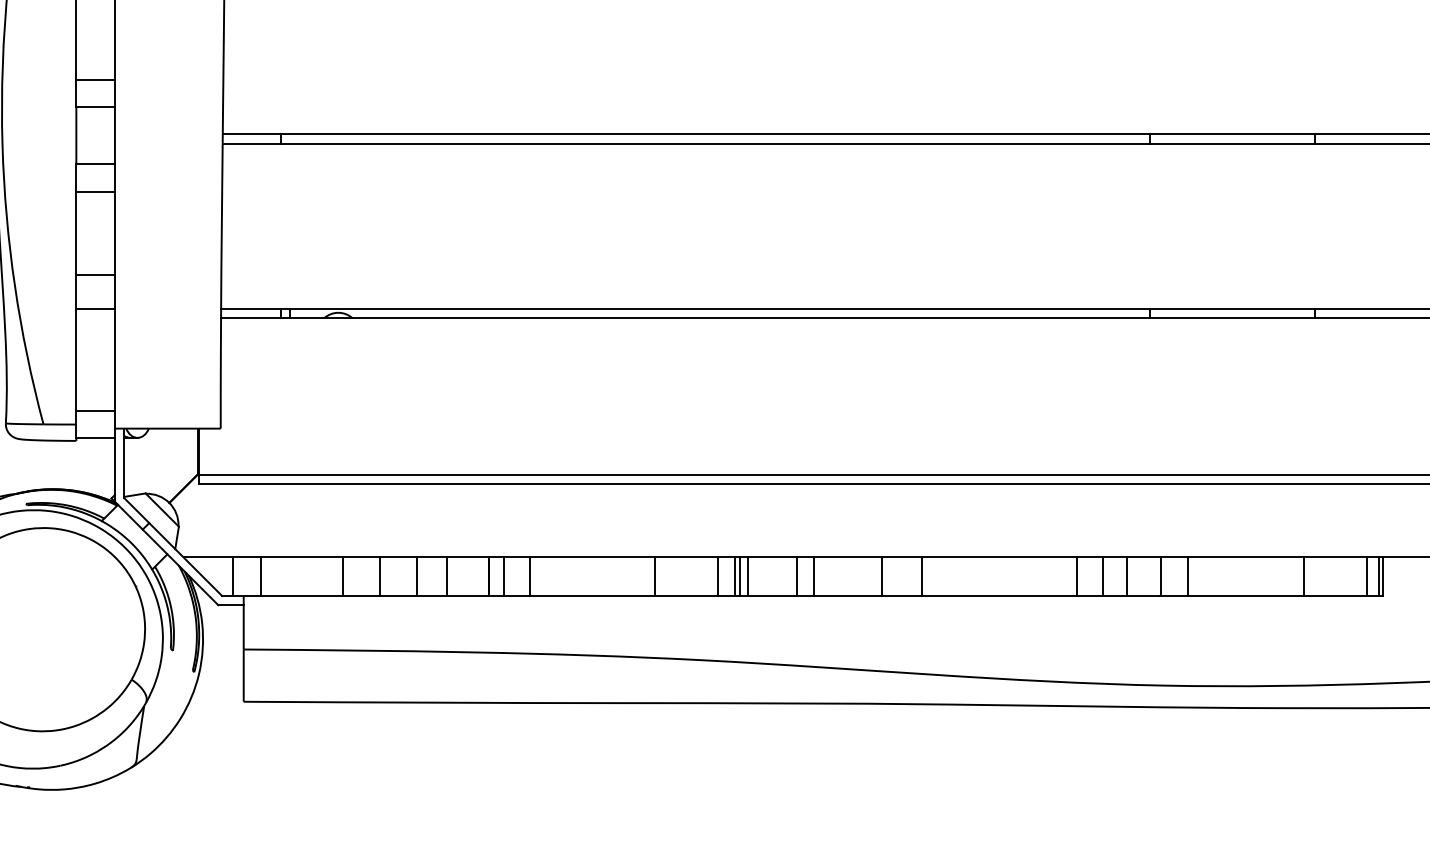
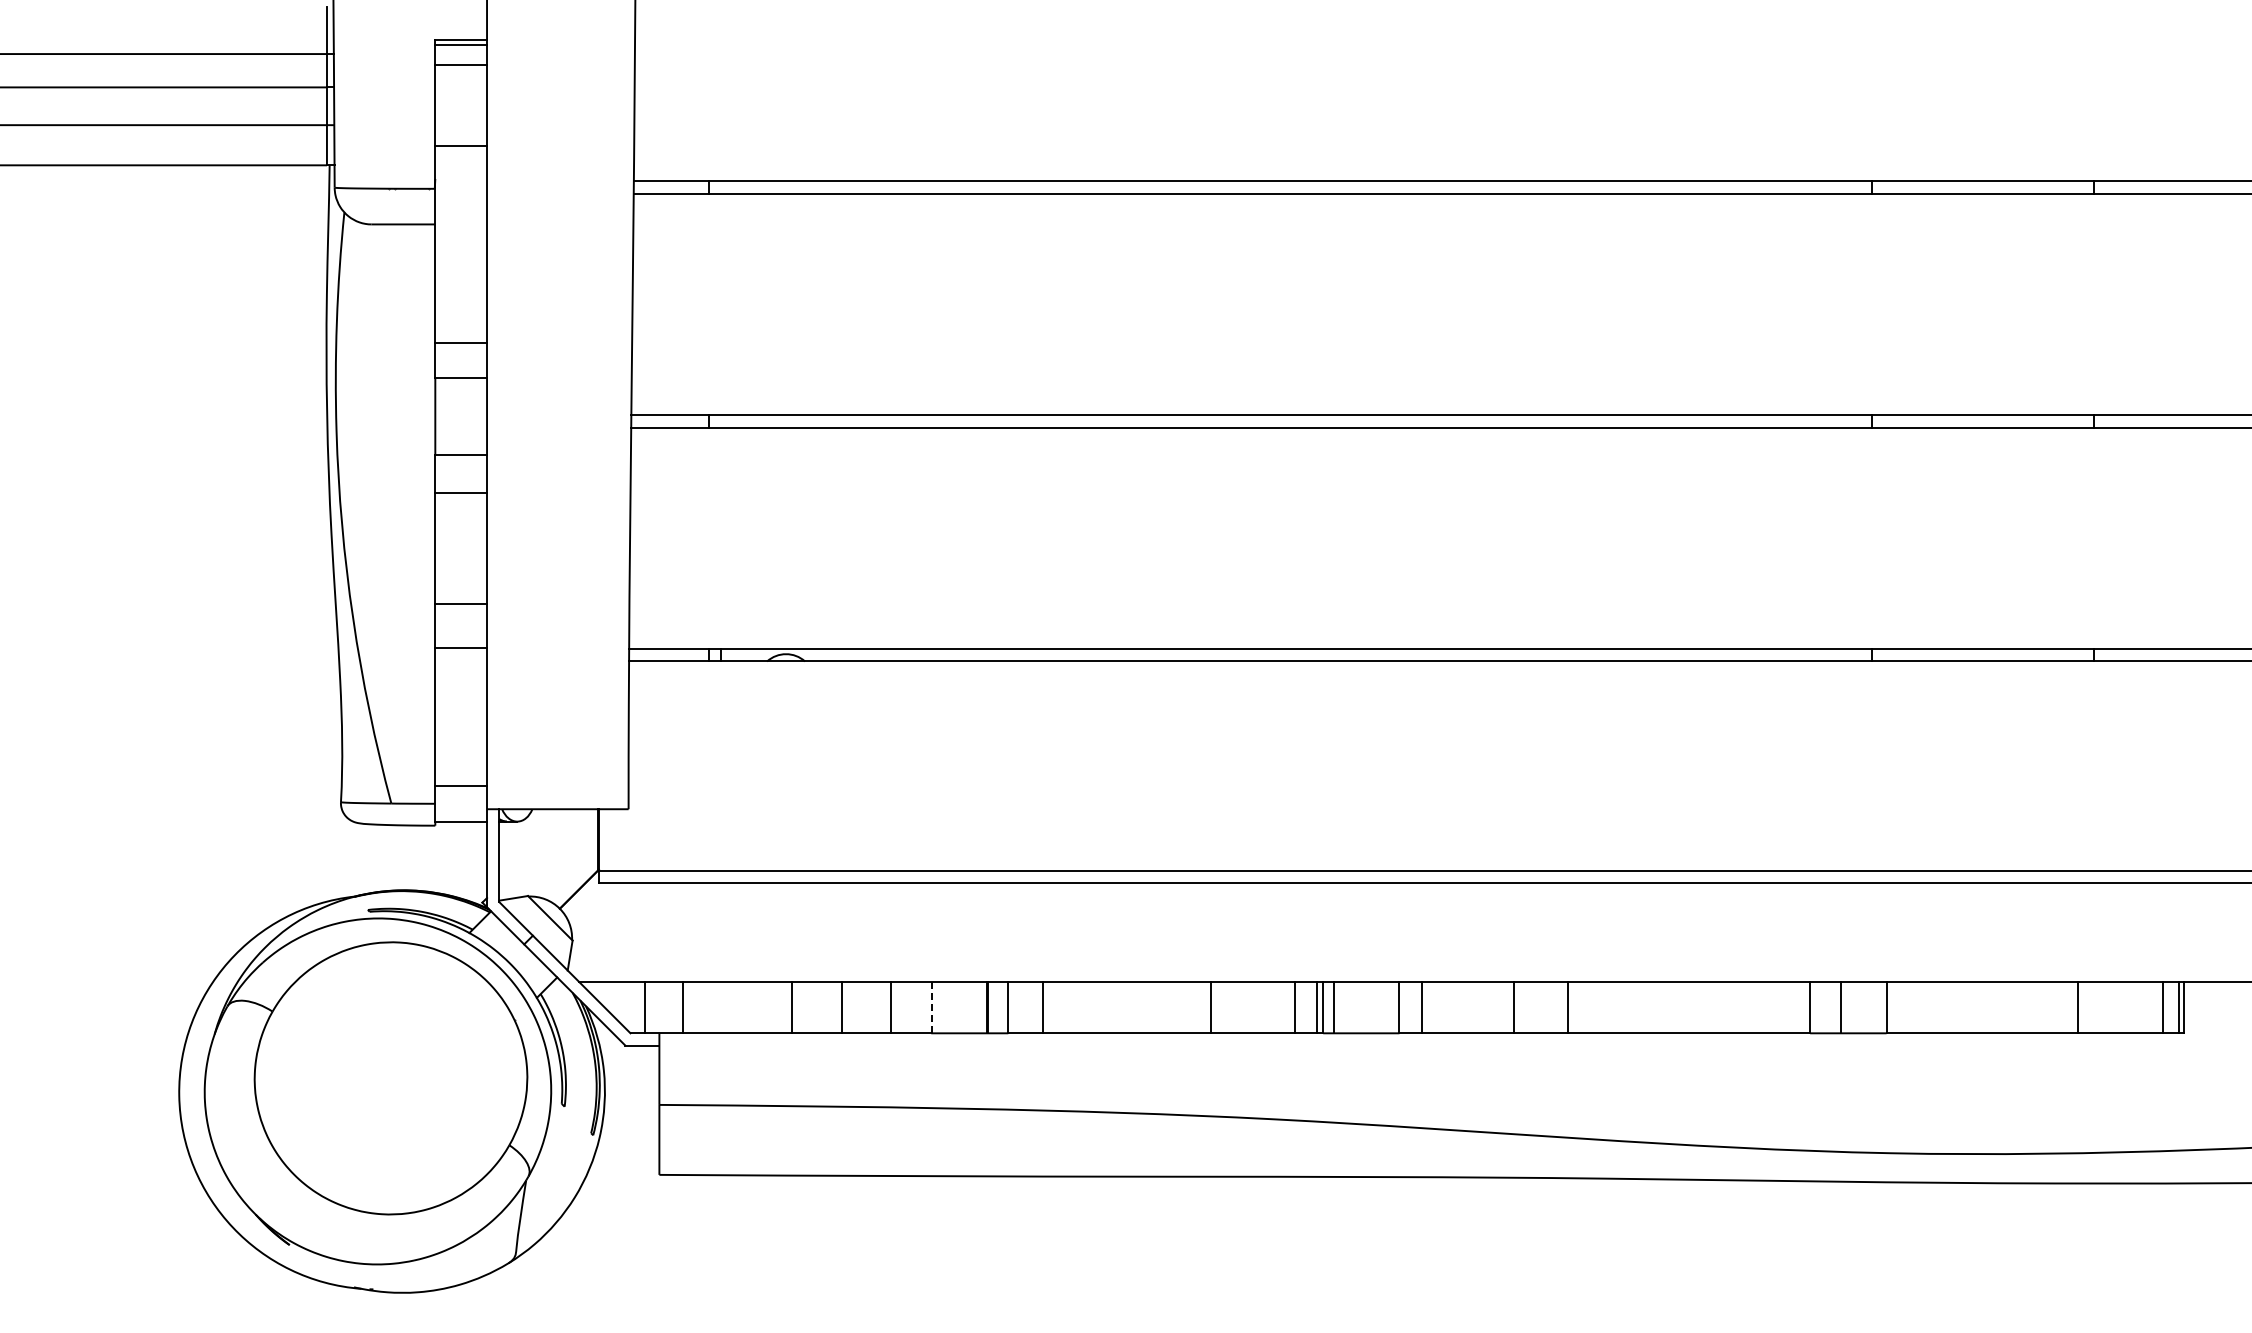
line: (446, 576) -> (931, 1007), solid -> dashed
line: (1077, 576) -> (1775, 1007), removed
line: (1188, 576) -> (1923, 1007), removed

